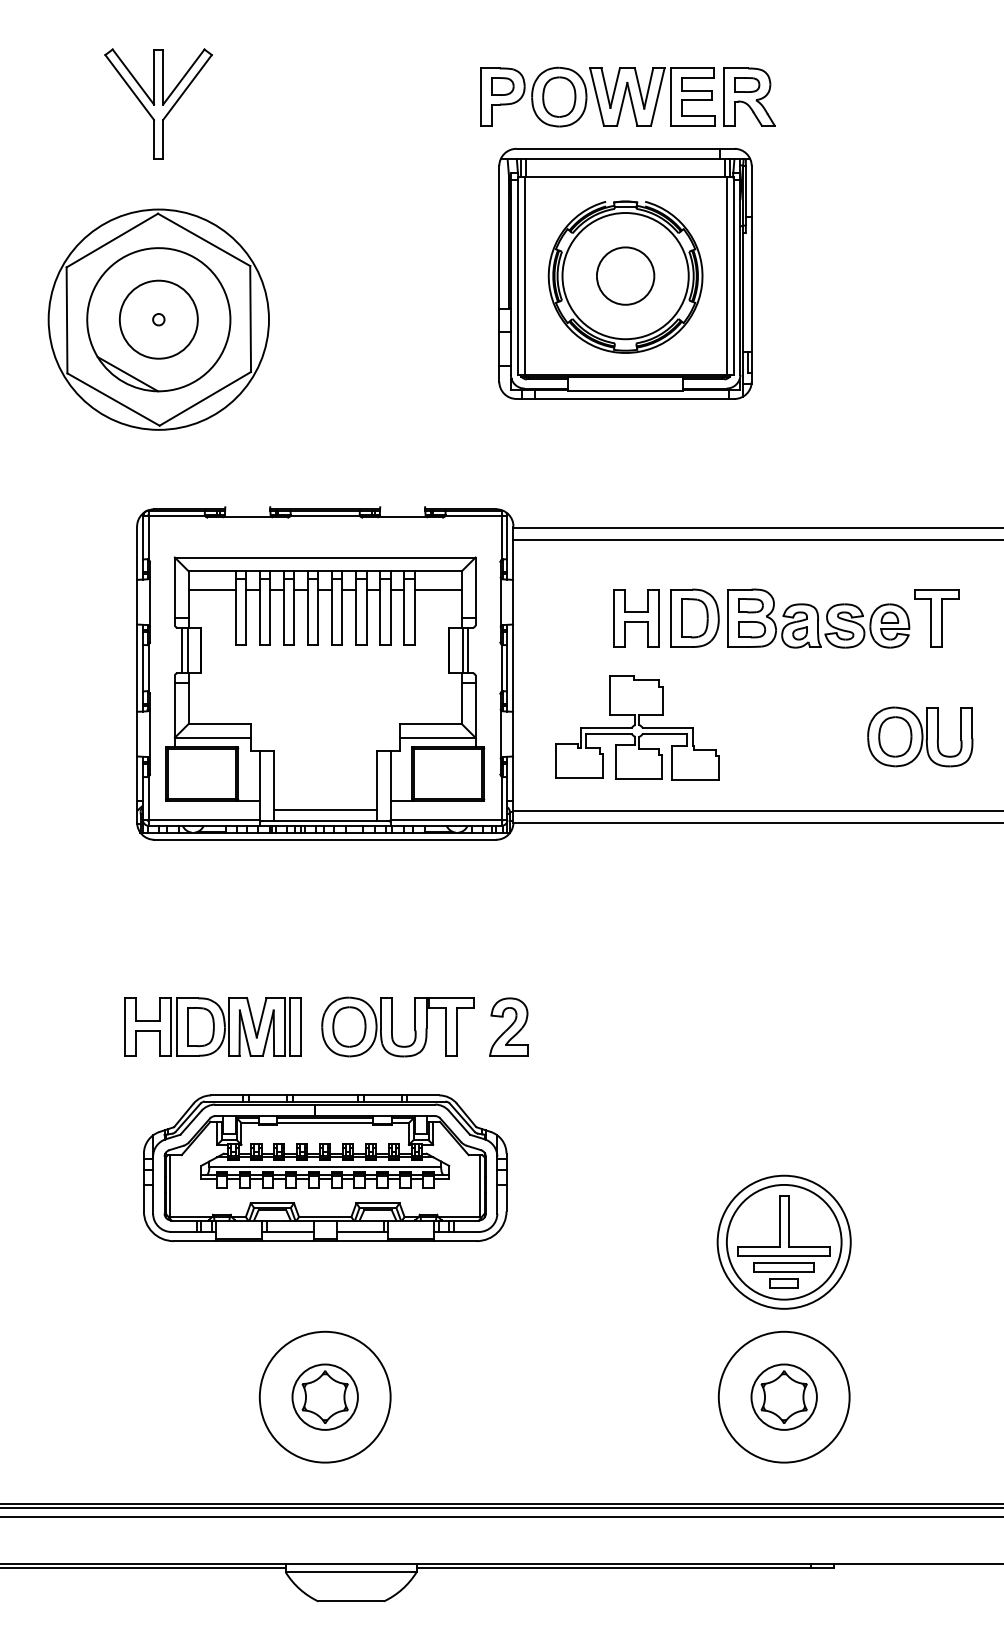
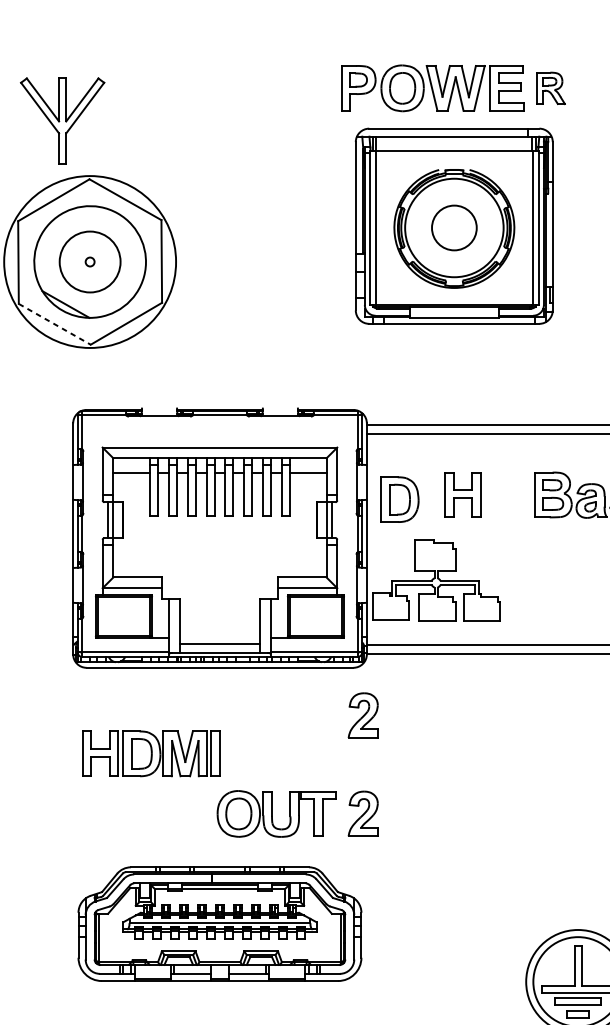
part: (749, 96) -> (551, 87), size x0.7
part: (158, 103) -> (62, 120), moved
line: (113, 399) -> (54, 324), solid -> dashed
part: (694, 617) -> (399, 499), moved
part: (637, 727) -> (436, 580), moved
part: (508, 900) -> (362, 715), added
part: (212, 1026) -> (150, 753), moved

